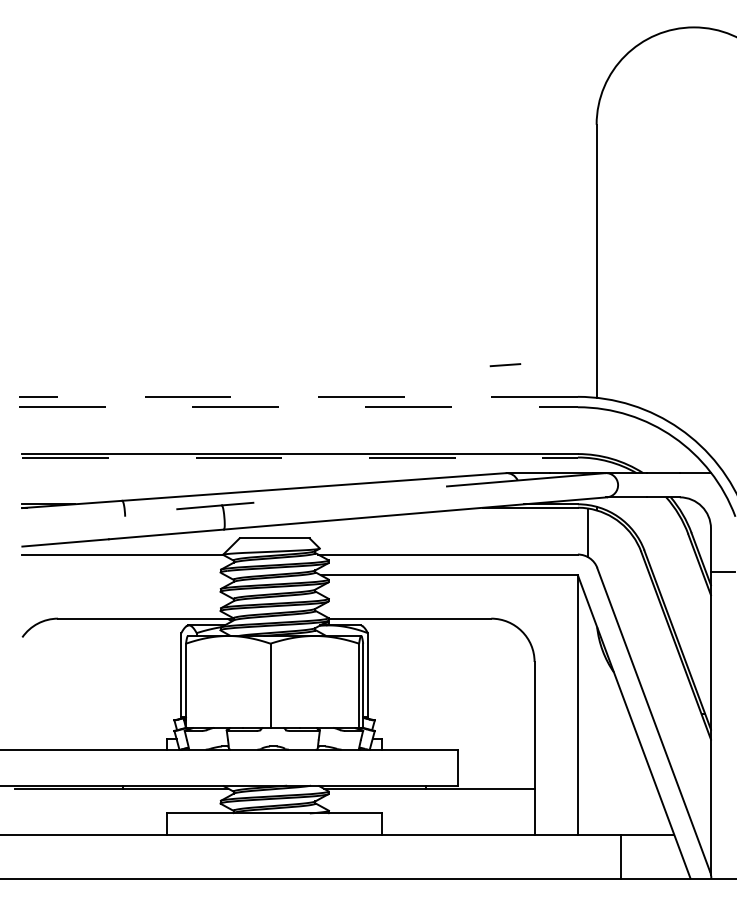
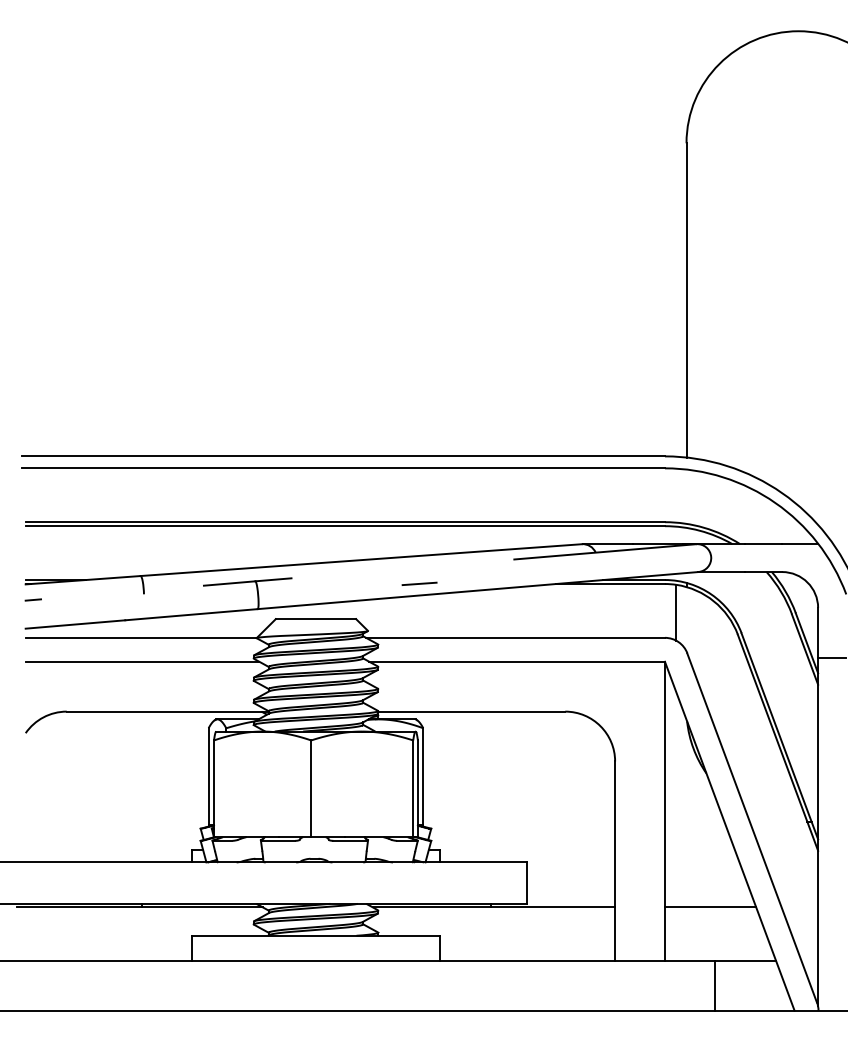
line: (505, 364) -> (419, 583), moved
line: (298, 396) -> (343, 456), dashed -> solid
line: (298, 407) -> (343, 468), dashed -> solid
line: (300, 457) -> (345, 526), dashed -> solid
line: (28, 521) -> (32, 599), added
line: (123, 575) -> (142, 661), added
line: (617, 788) -> (710, 907), added

